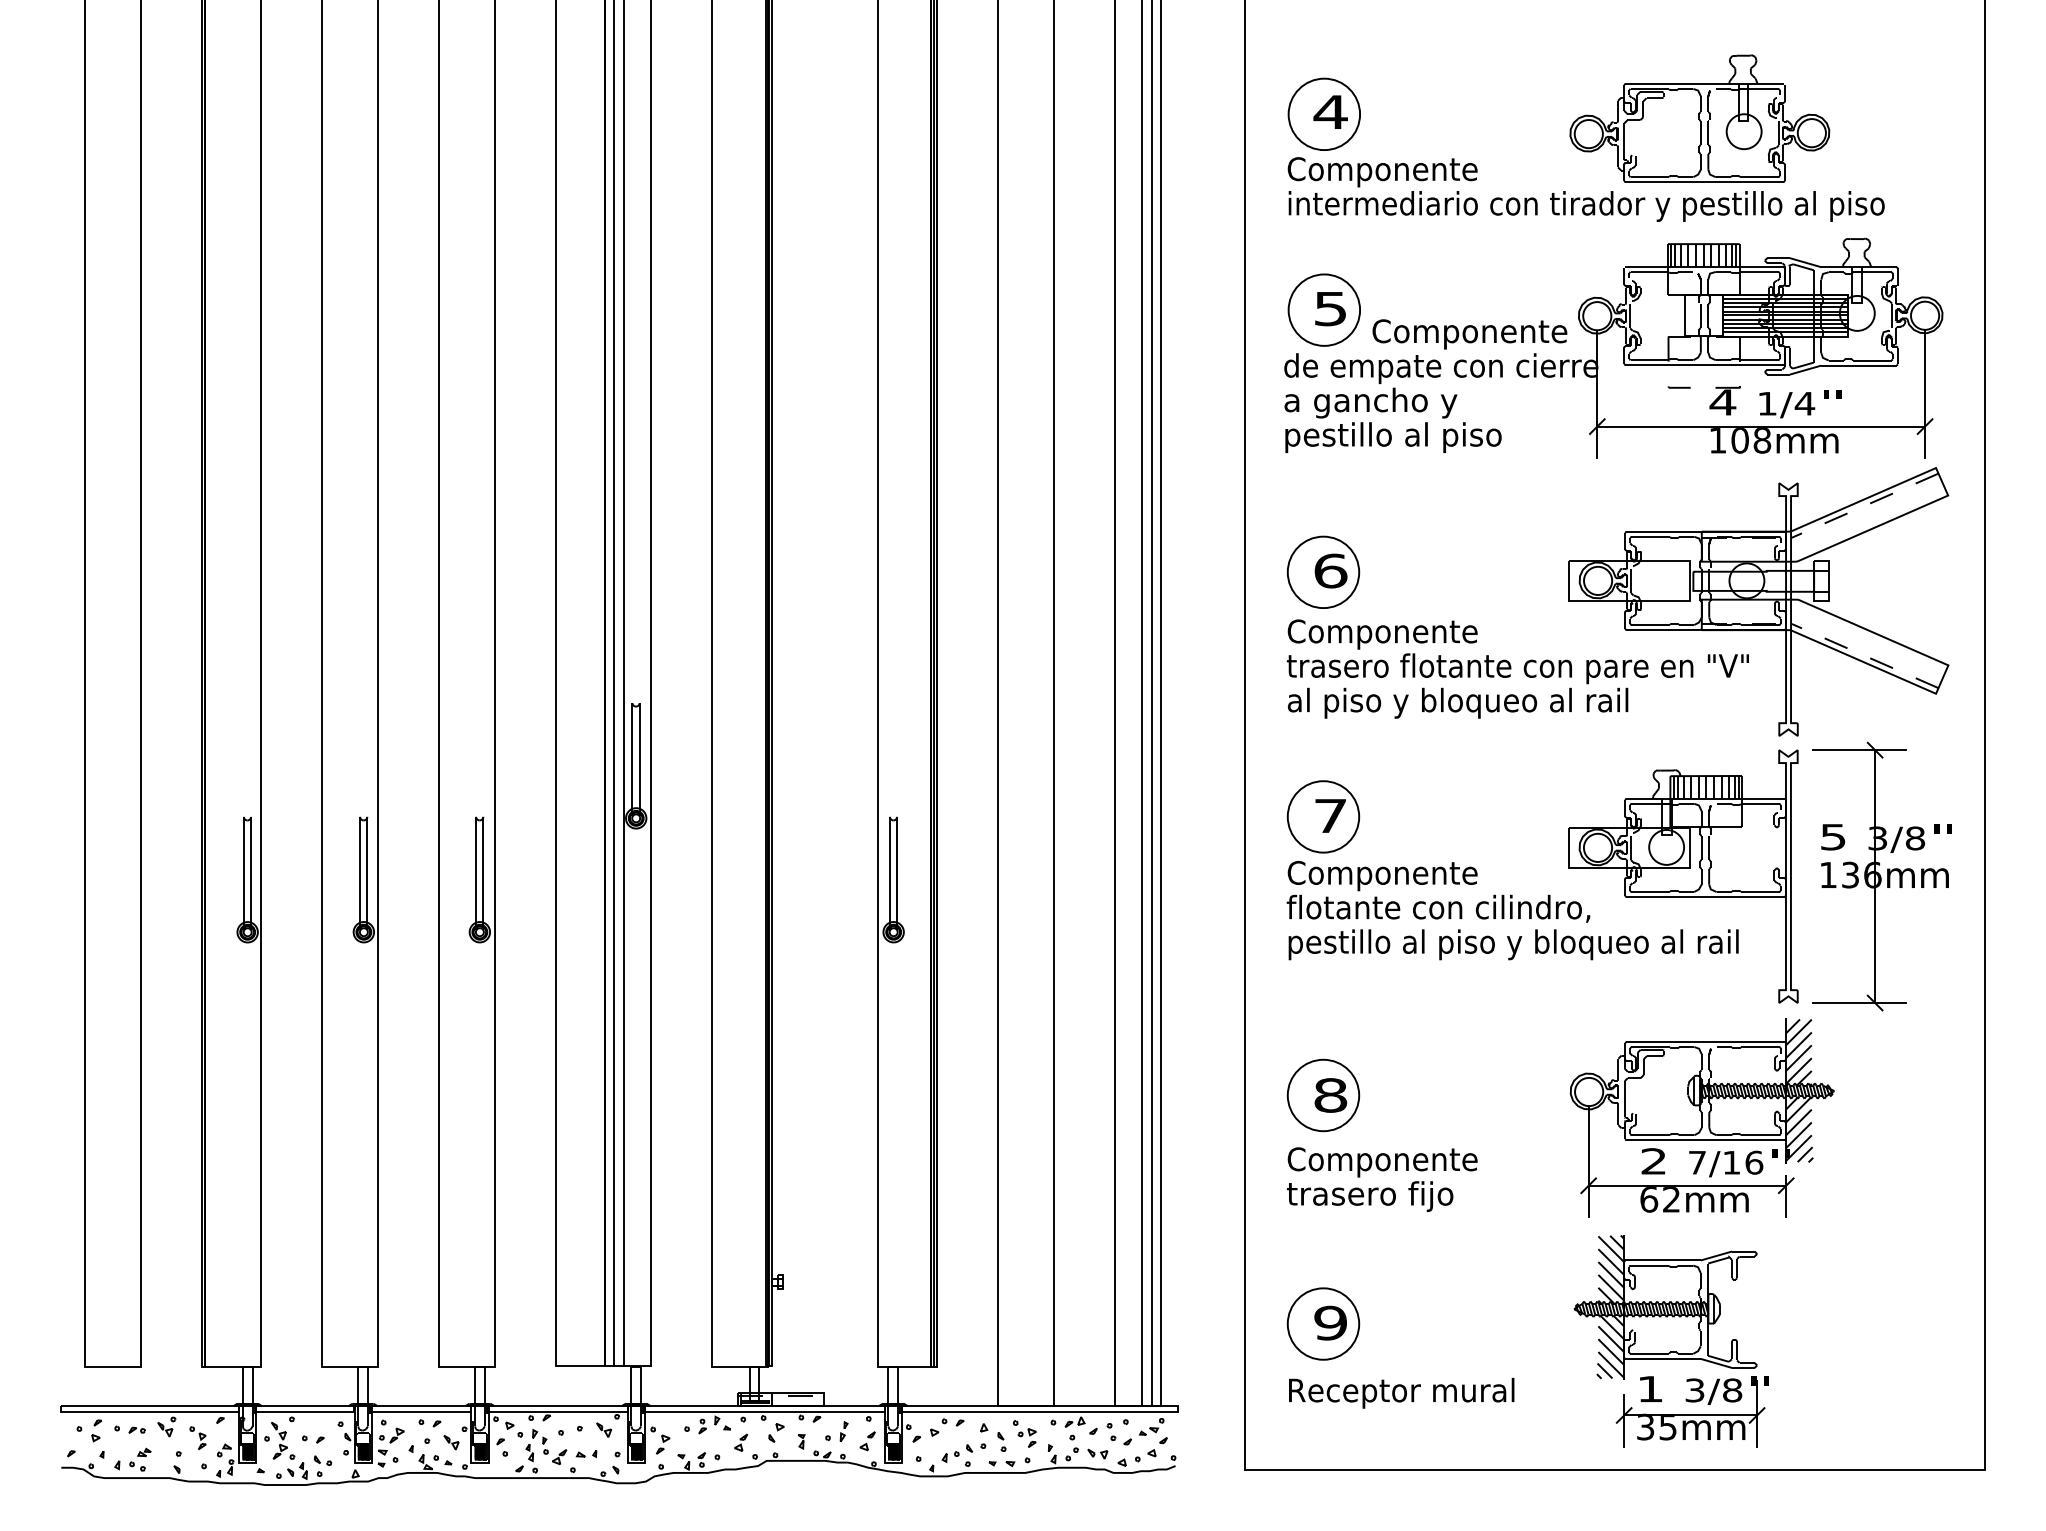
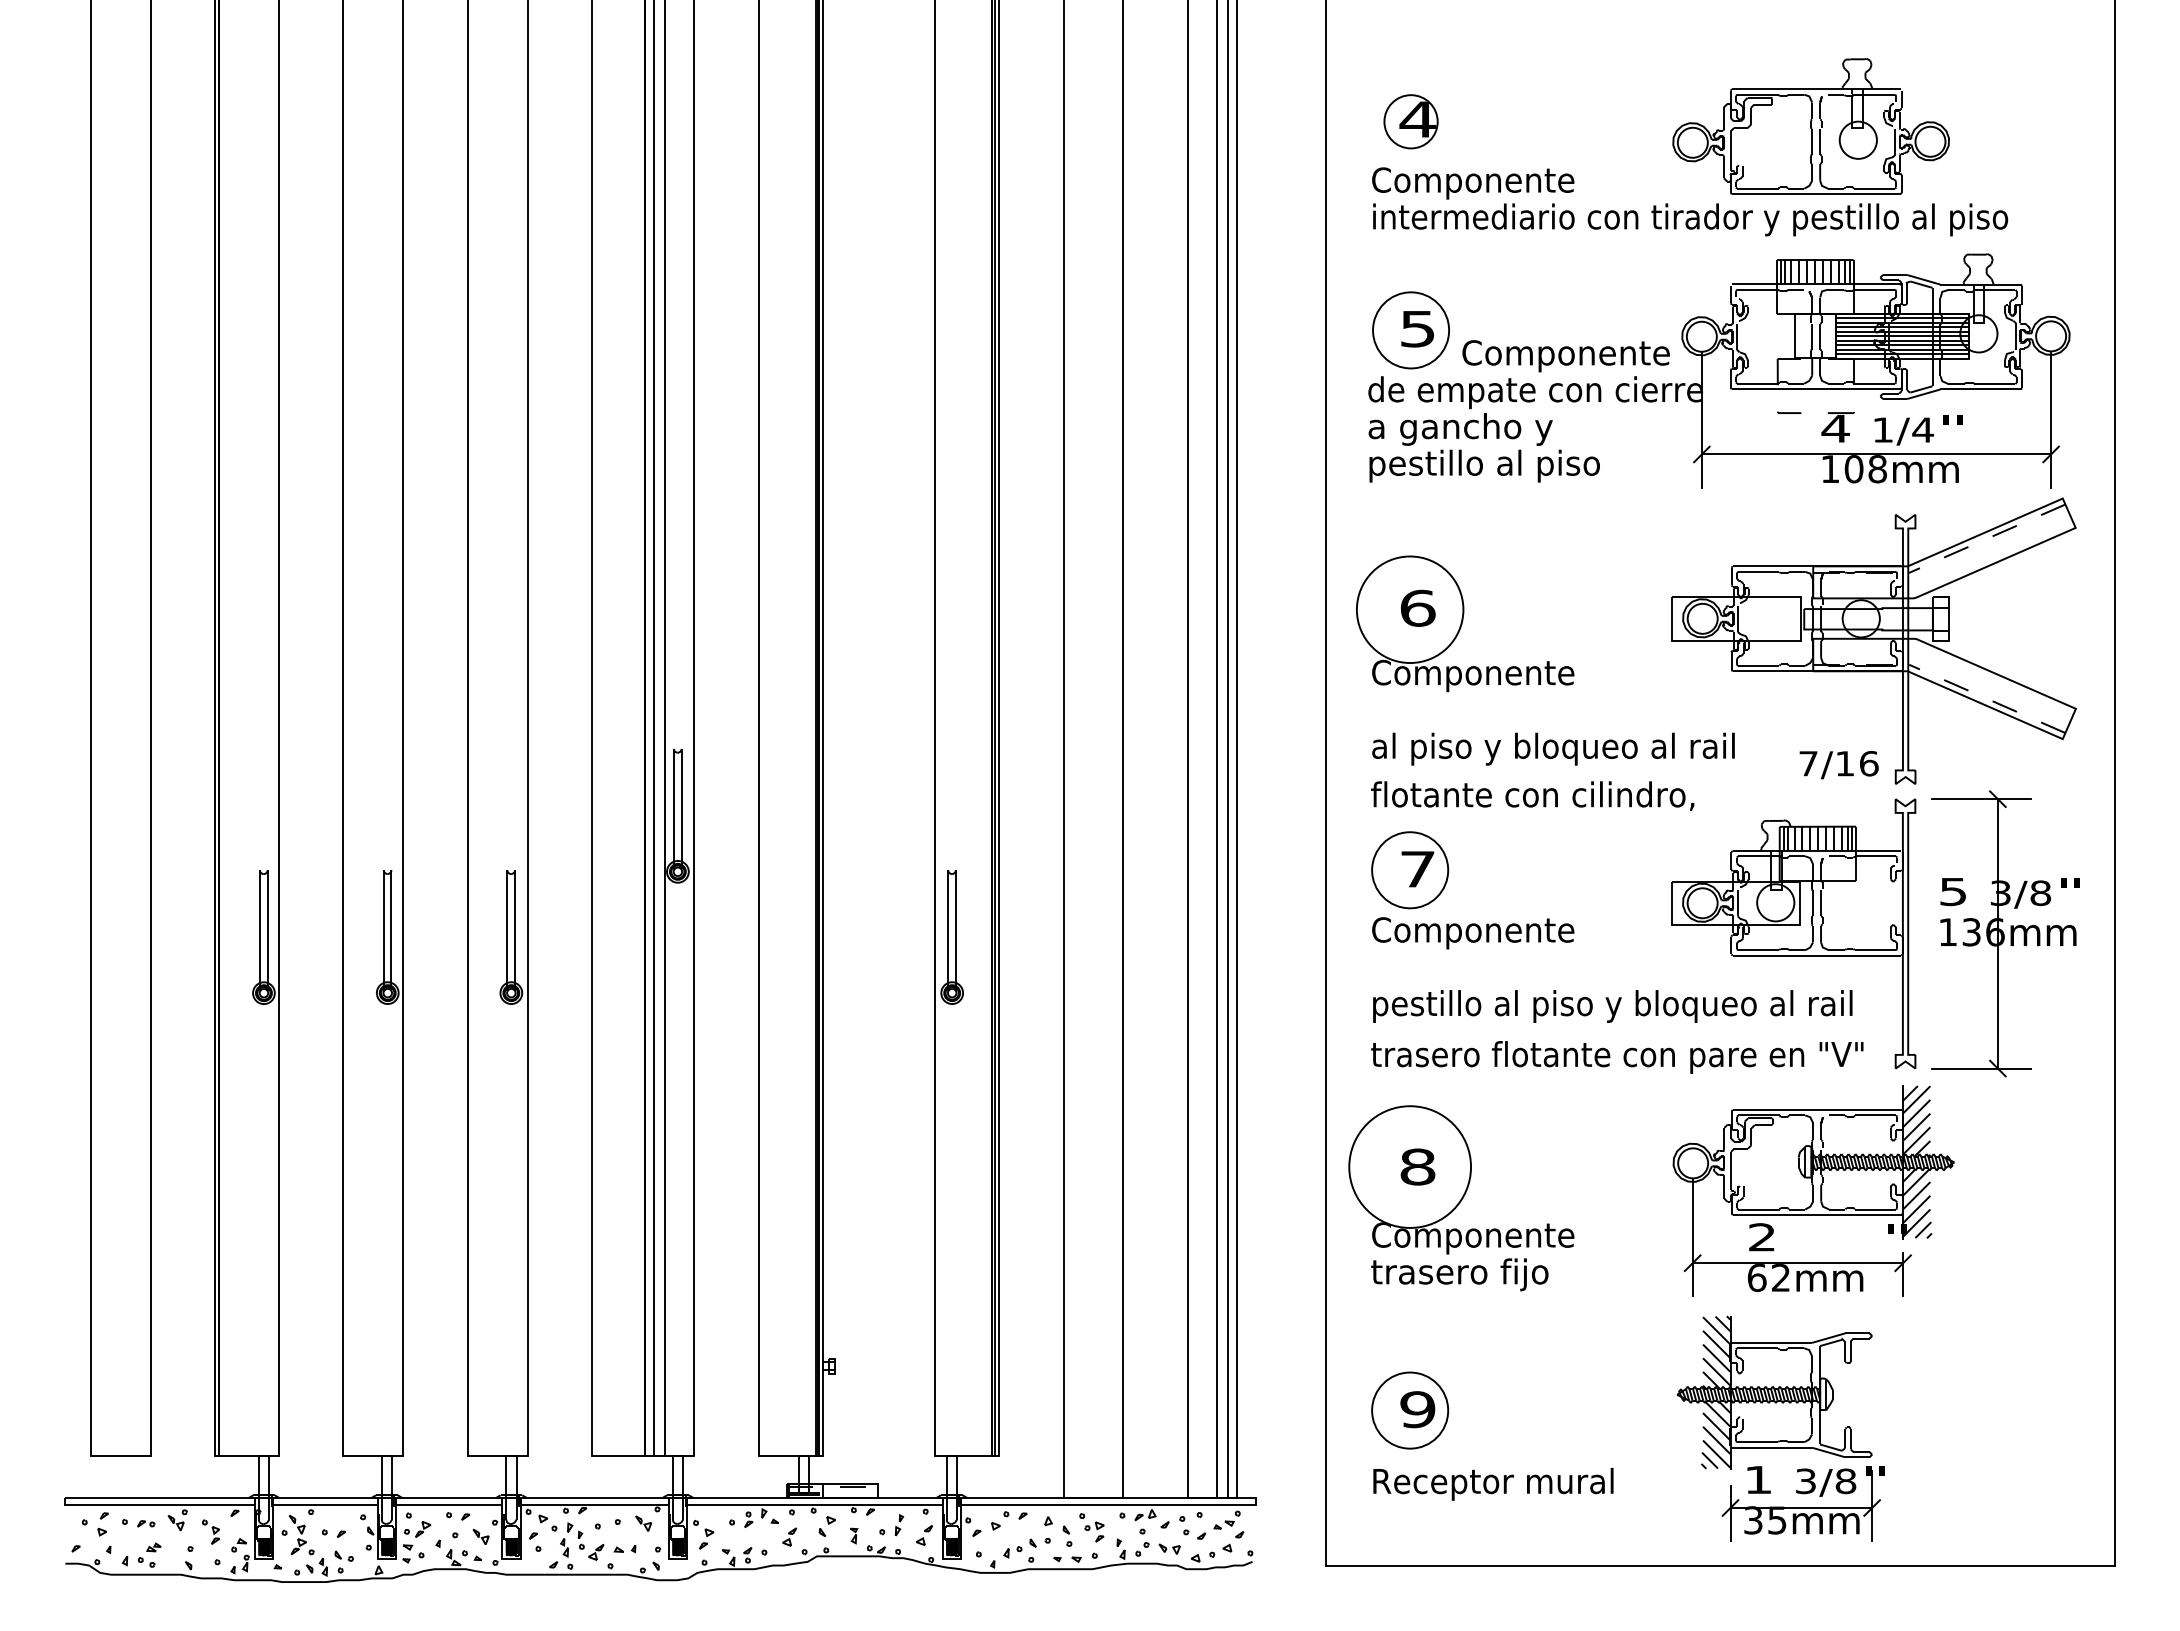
circle: (1324, 114) -> (1411, 121), size x0.7
circle: (1323, 572) -> (1410, 609), size x1.4
text: (1518, 668) -> (1617, 1057), moved
text: (1438, 909) -> (1532, 796), moved
circle: (1323, 1095) -> (1410, 1167), size x1.6
text: (1725, 1164) -> (1838, 765), moved

